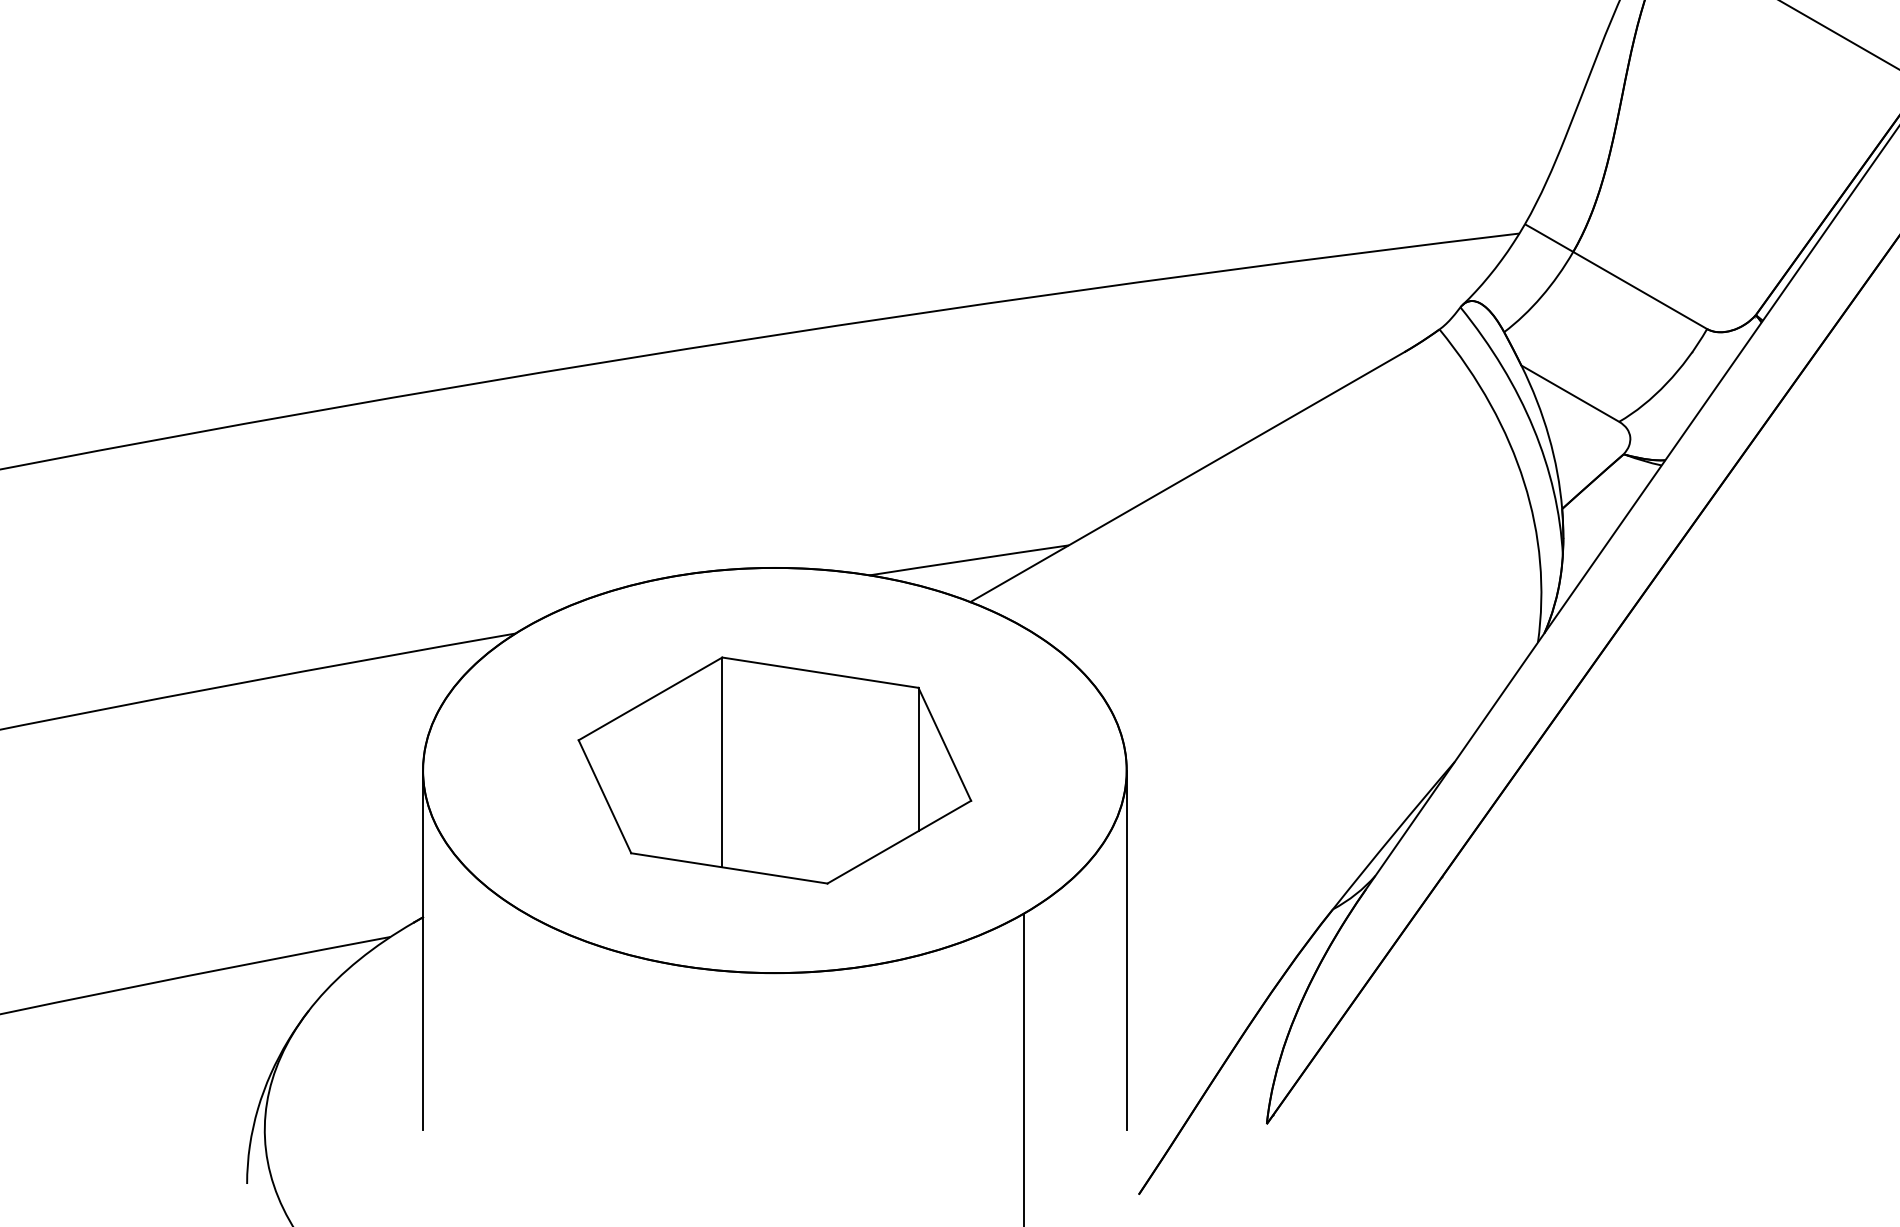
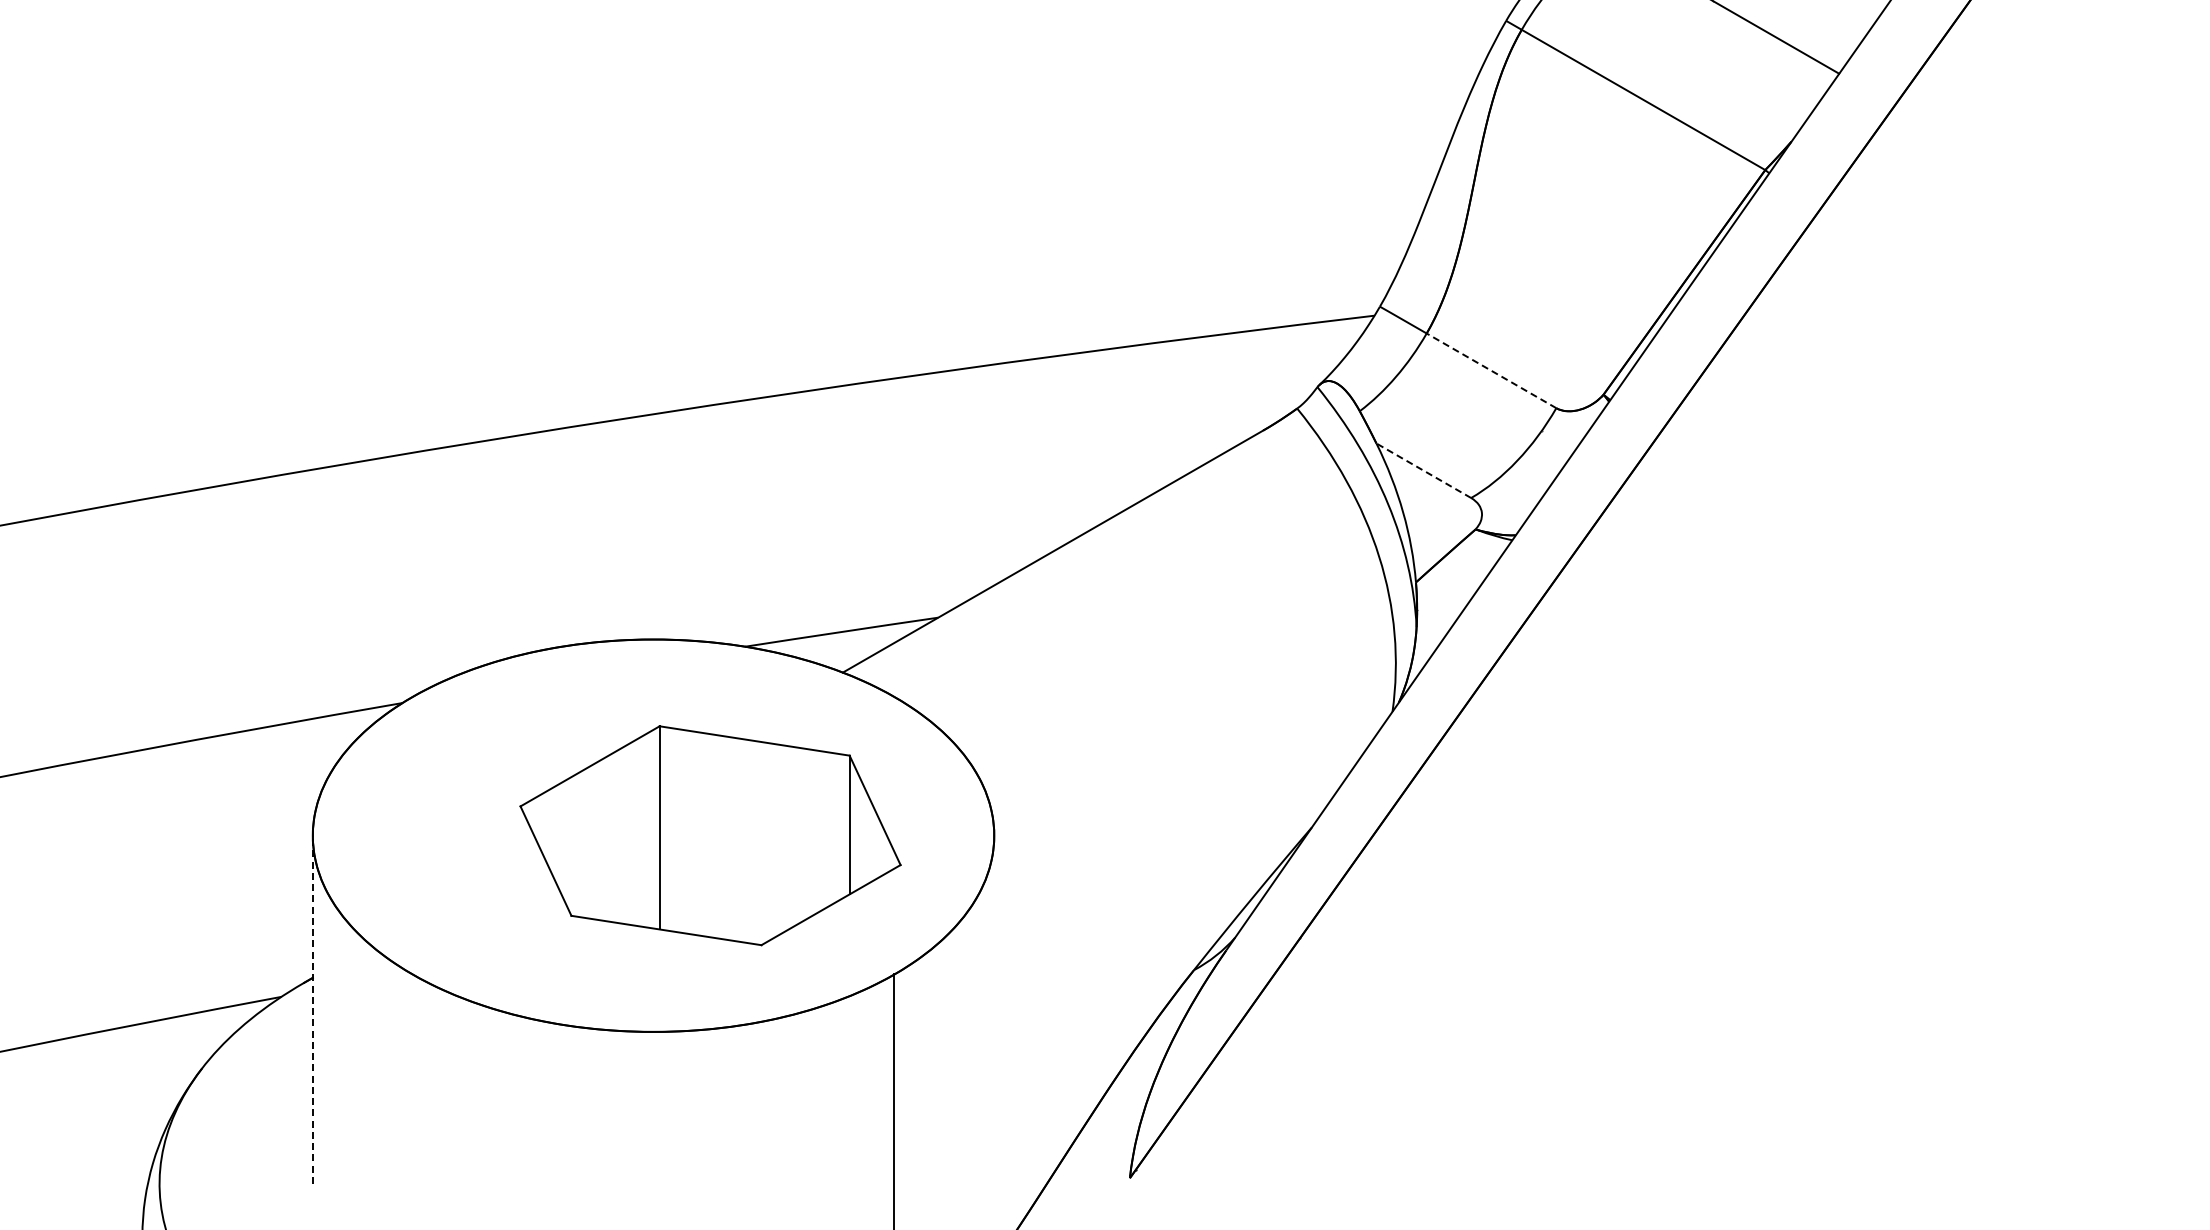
line: (1640, 290) -> (1491, 370), solid -> dashed
line: (1569, 393) -> (1423, 470), solid -> dashed
part: (774, 770) -> (710, 835), moved
line: (1126, 949) -> (994, 1009), removed
line: (422, 951) -> (312, 1010), solid -> dashed

